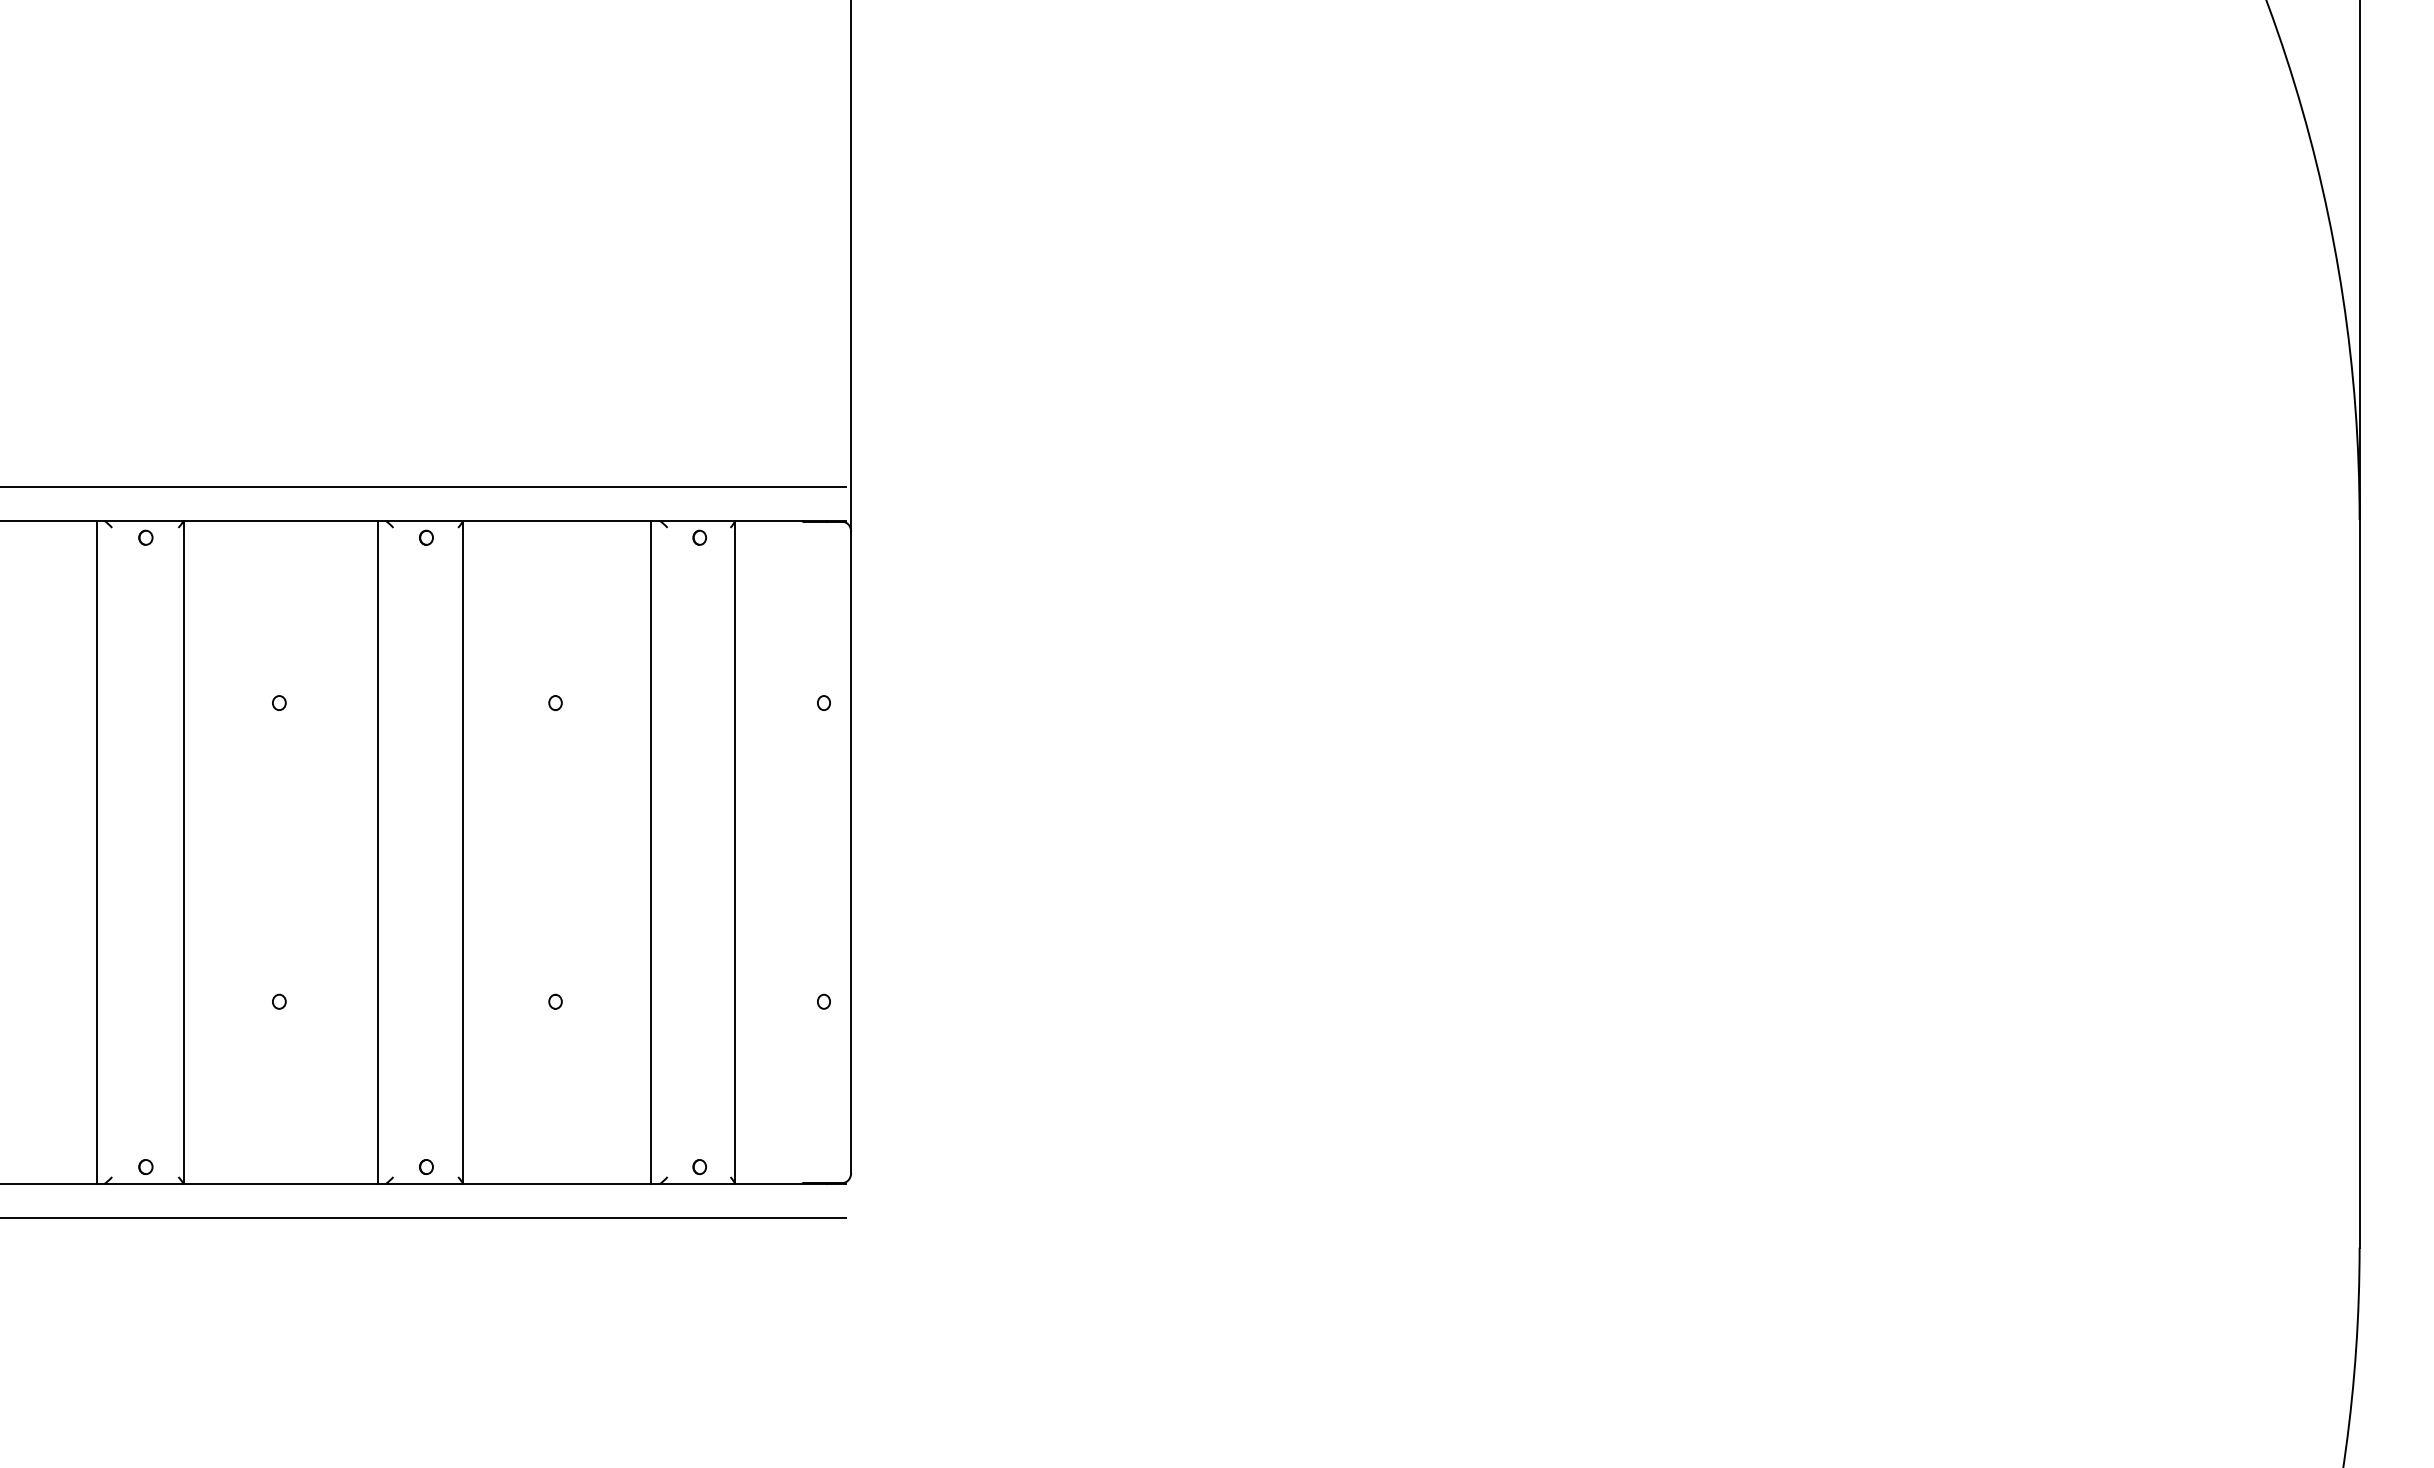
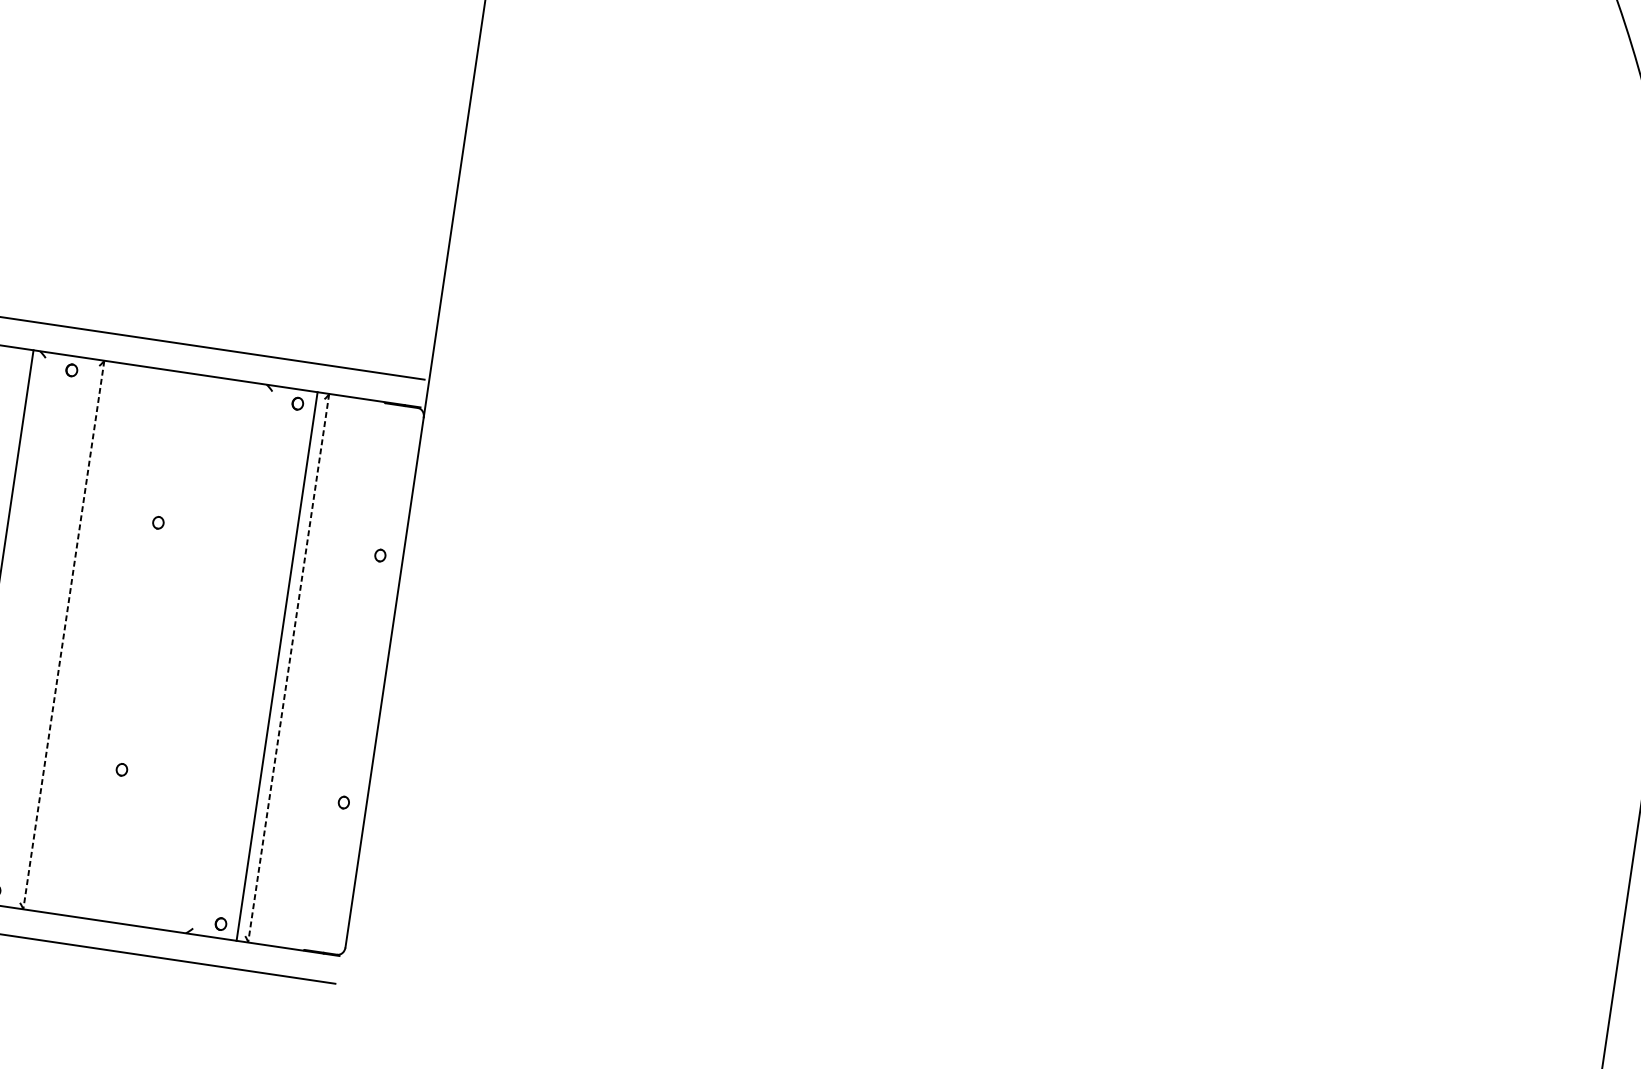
line: (463, 852) -> (64, 635), solid -> dashed
line: (651, 852) -> (277, 666), moved
line: (735, 852) -> (288, 668), solid -> dashed

